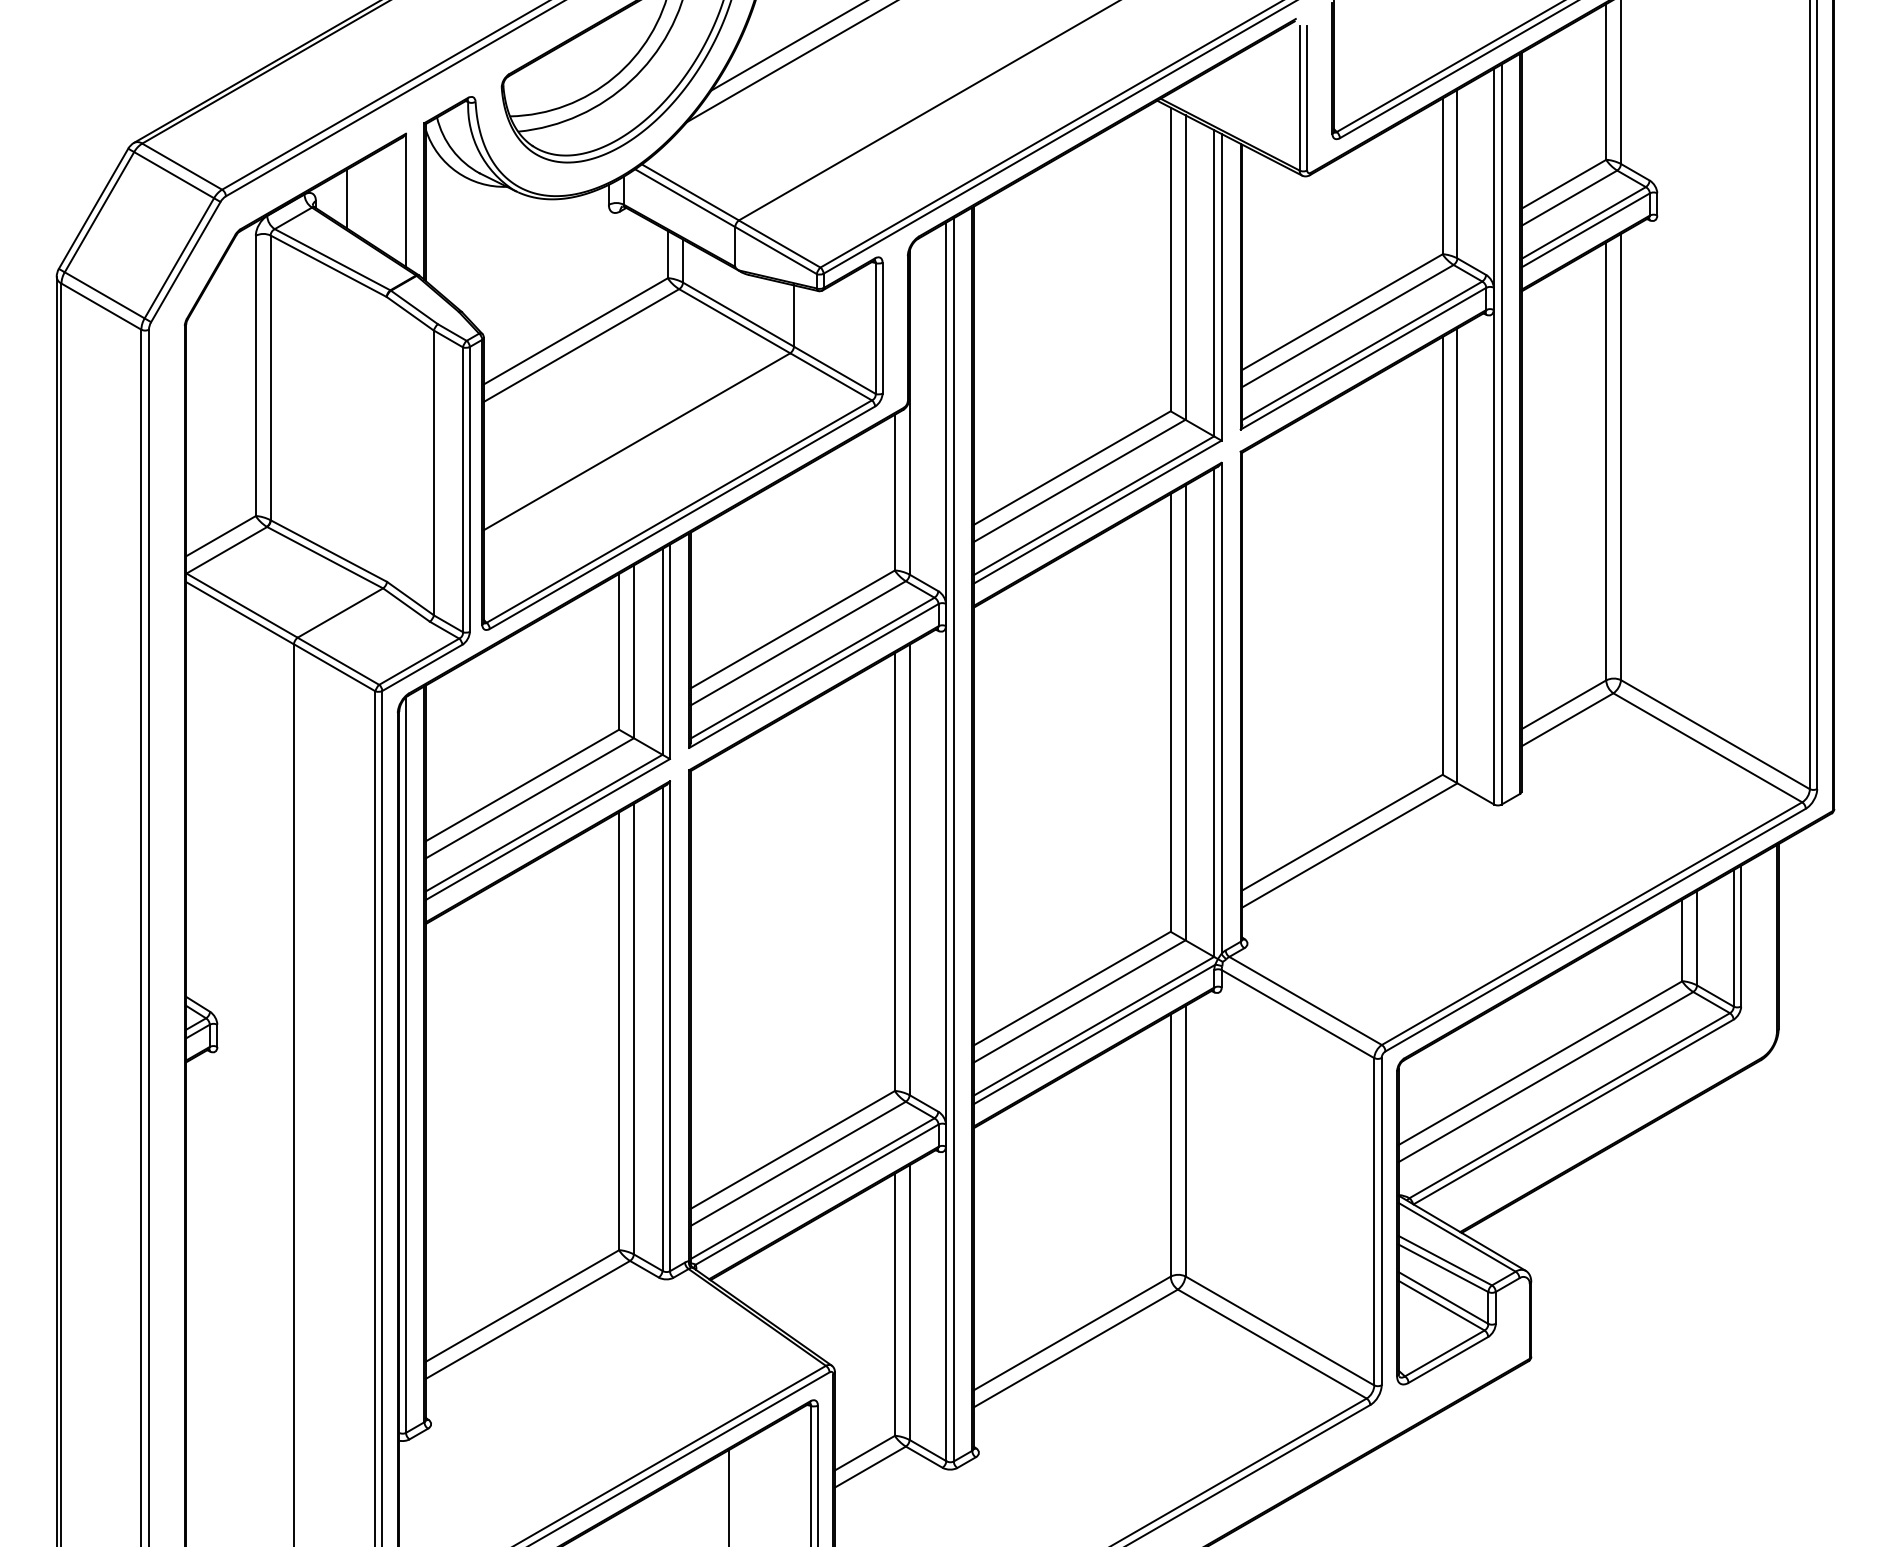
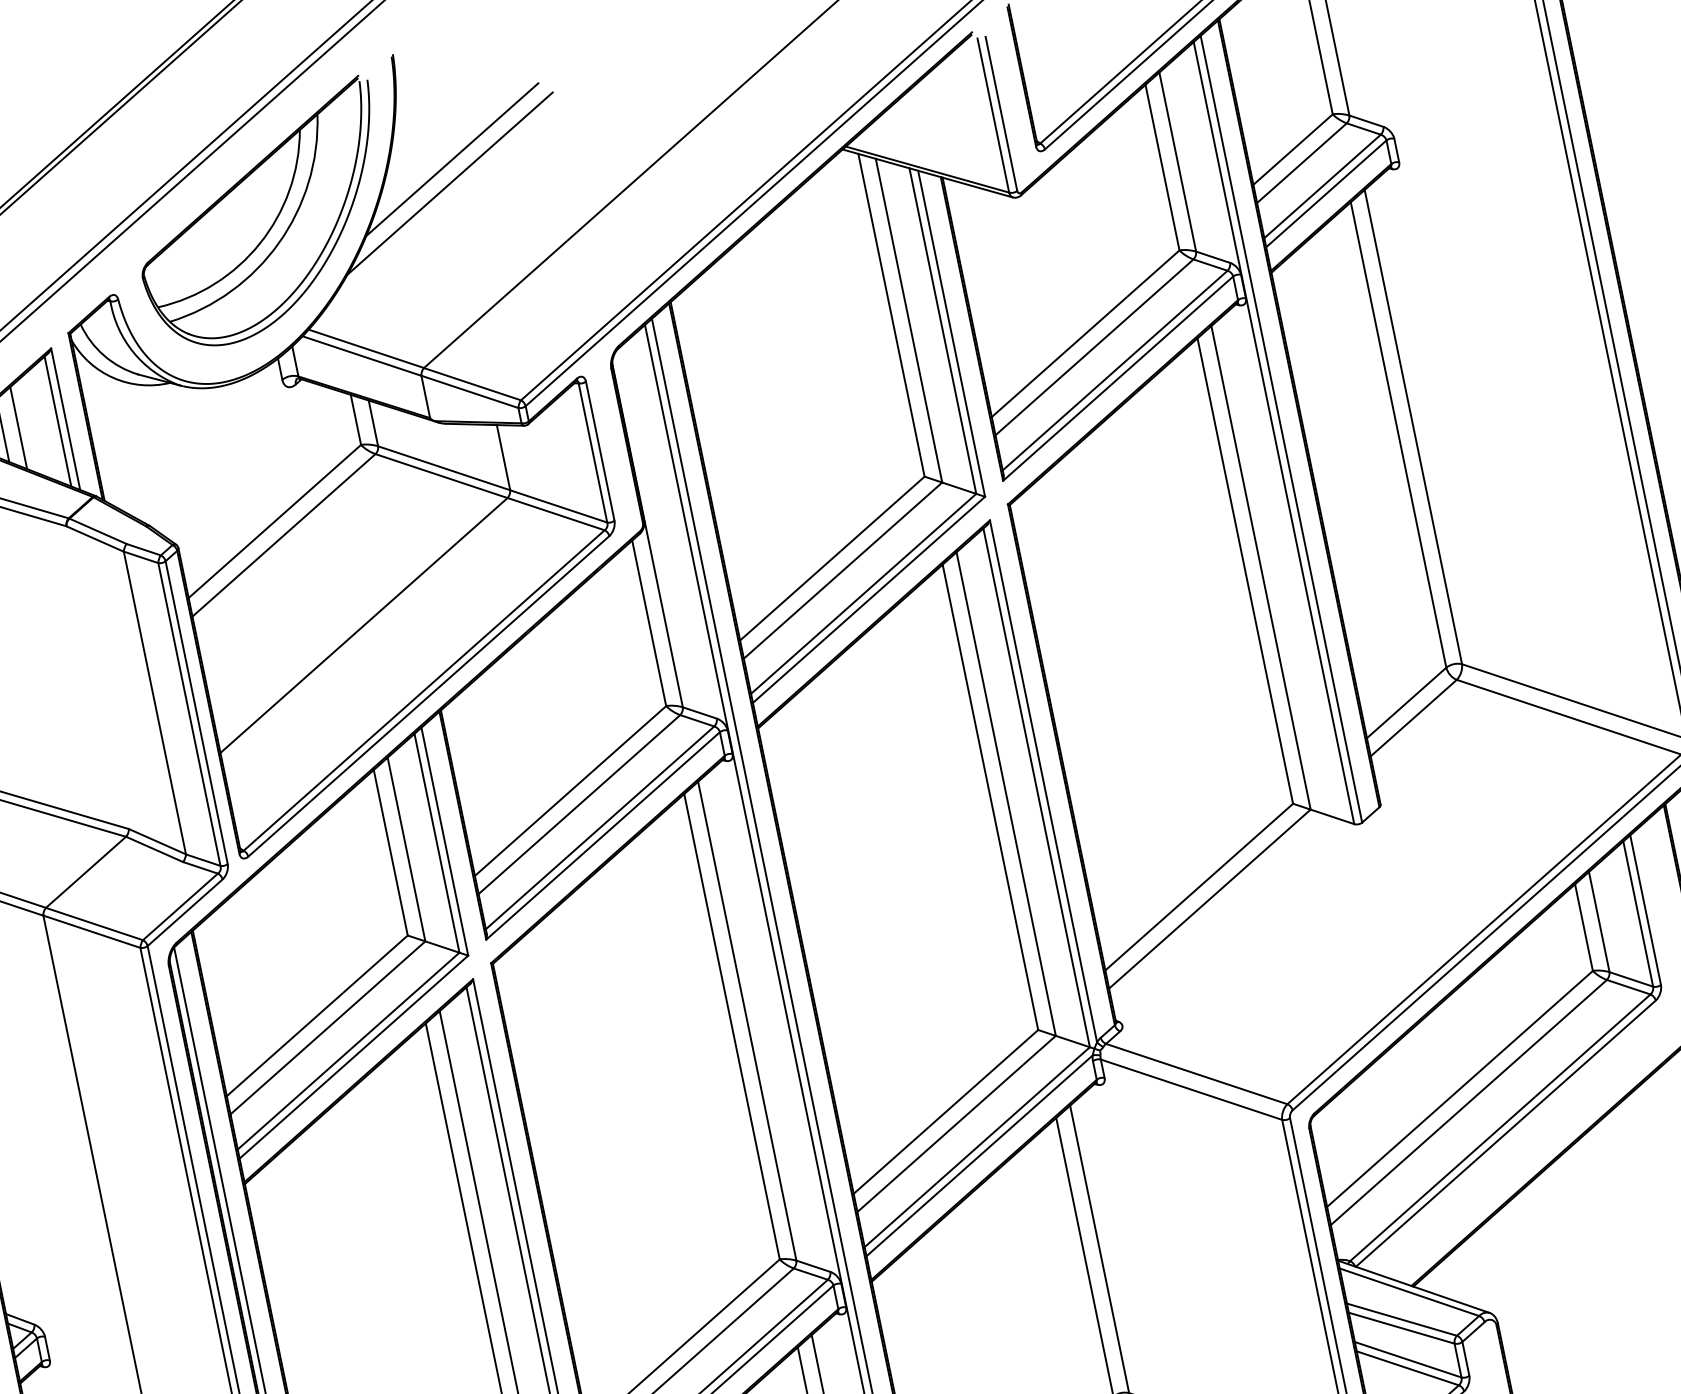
line: (361, 199) -> (18, 428), added
line: (398, 200) -> (57, 421), added

